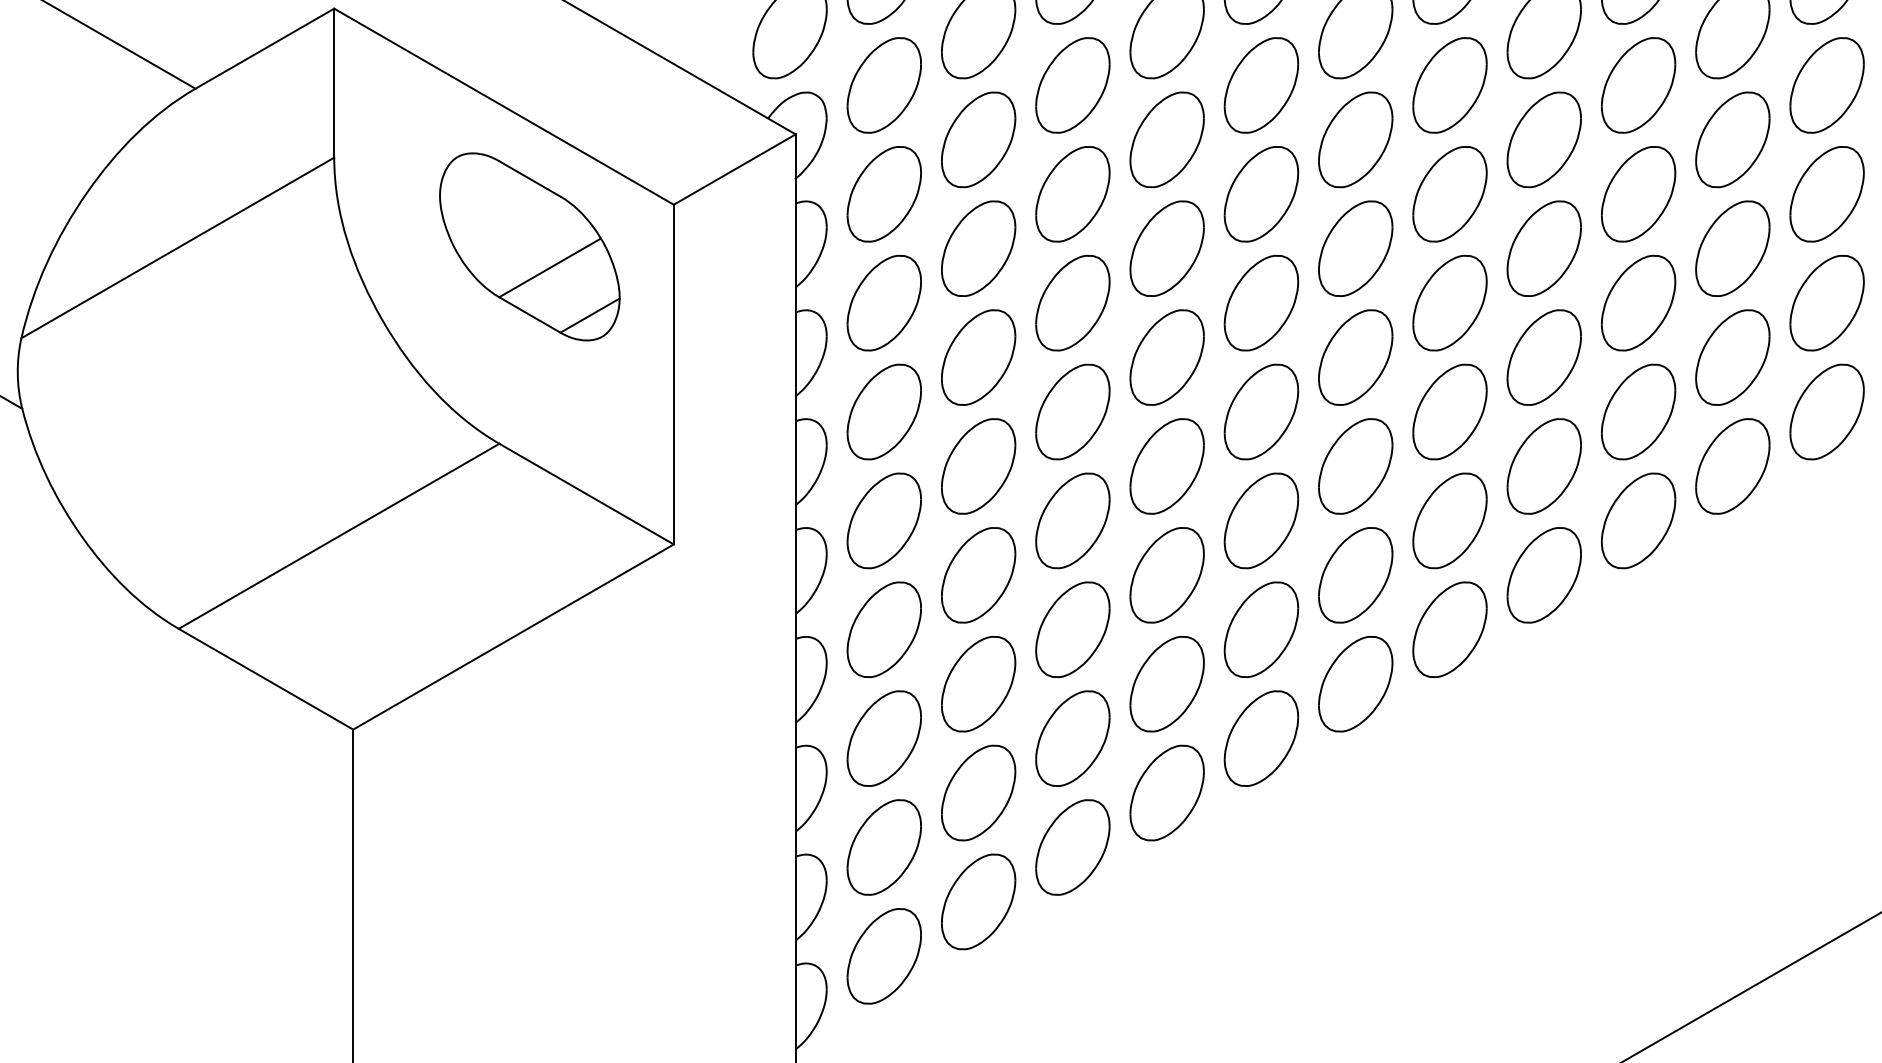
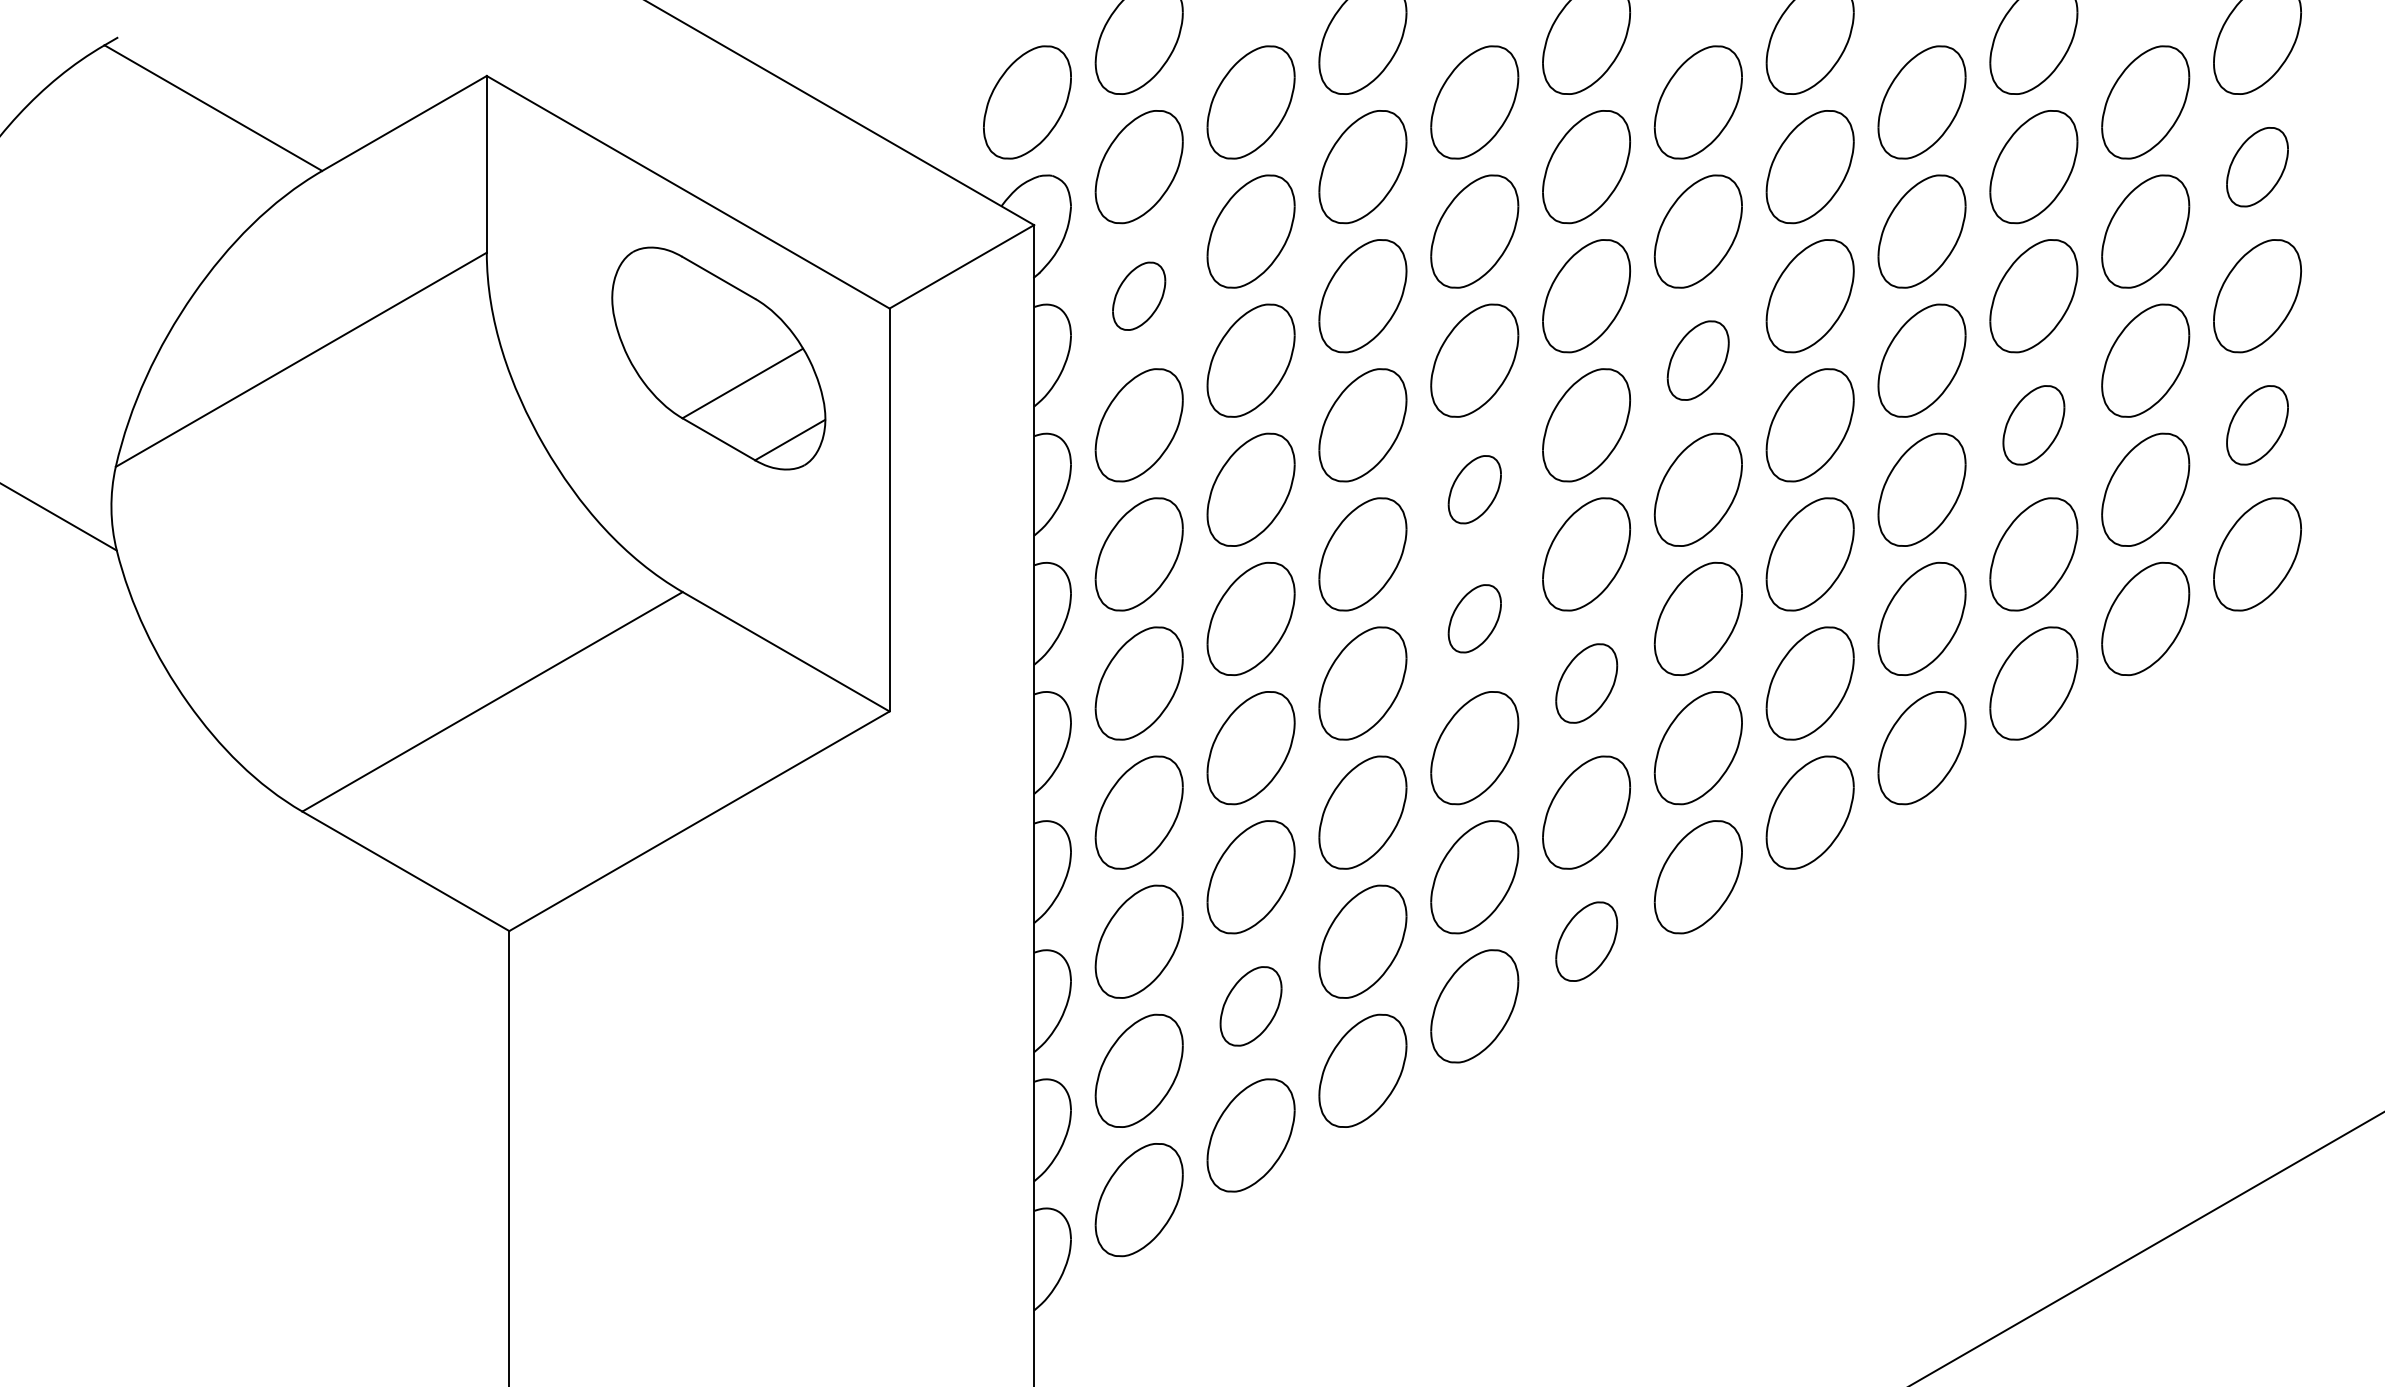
part: (1827, 85) -> (2257, 167), size x0.7
part: (883, 194) -> (1138, 296), size x0.6
part: (1354, 248) -> (1697, 360), size x0.7
part: (1638, 303) -> (2033, 425), size x0.7
part: (1827, 303) -> (2257, 425), size x0.7
part: (1166, 357) -> (1474, 489), size x0.6
part: (1166, 466) -> (1474, 618), size x0.6
part: (1261, 520) -> (1586, 683), size x0.7
part: (1261, 738) -> (1586, 941), size x0.7
part: (978, 793) -> (1250, 1006), size x0.7

